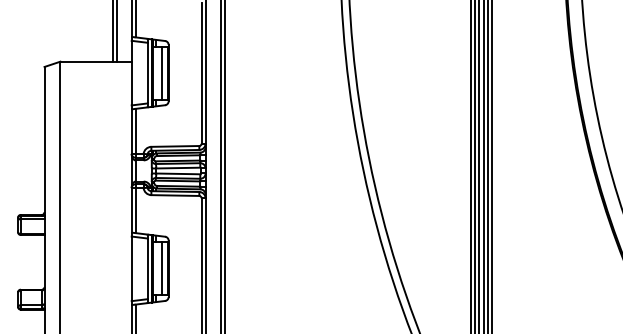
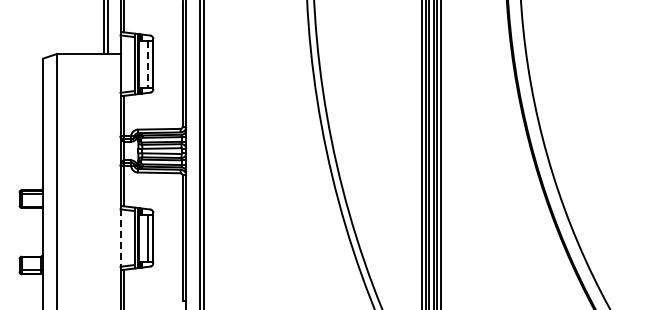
line: (162, 73) -> (147, 64), solid -> dashed
line: (131, 269) -> (120, 238), solid -> dashed

